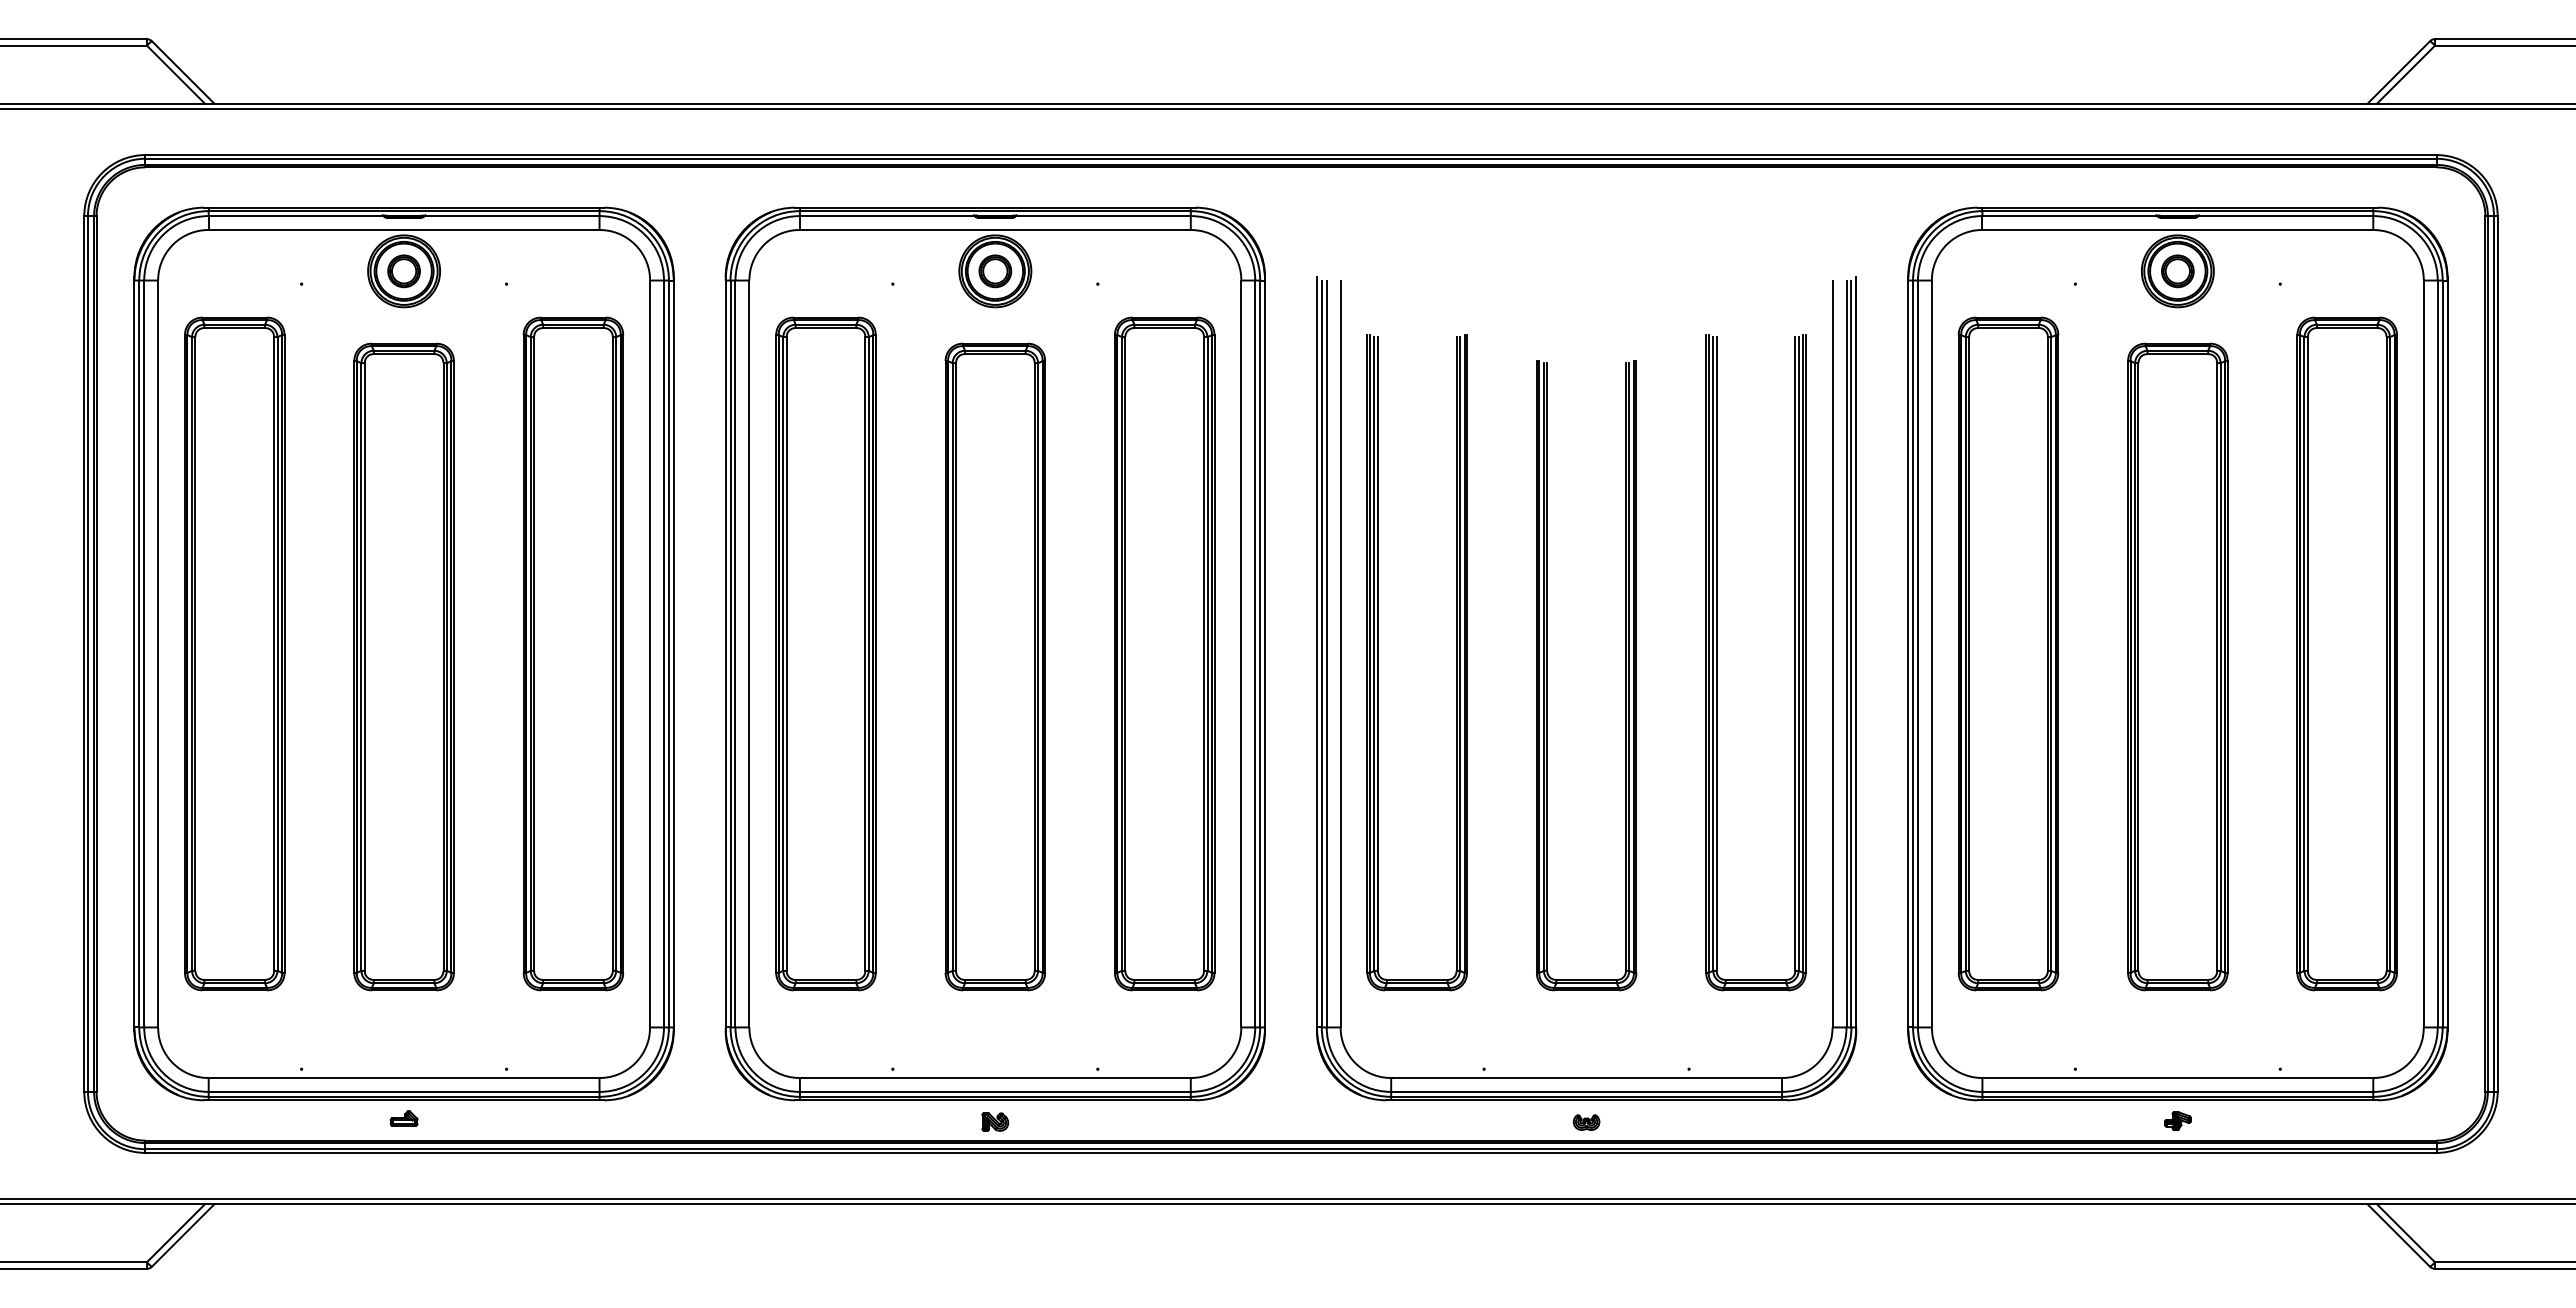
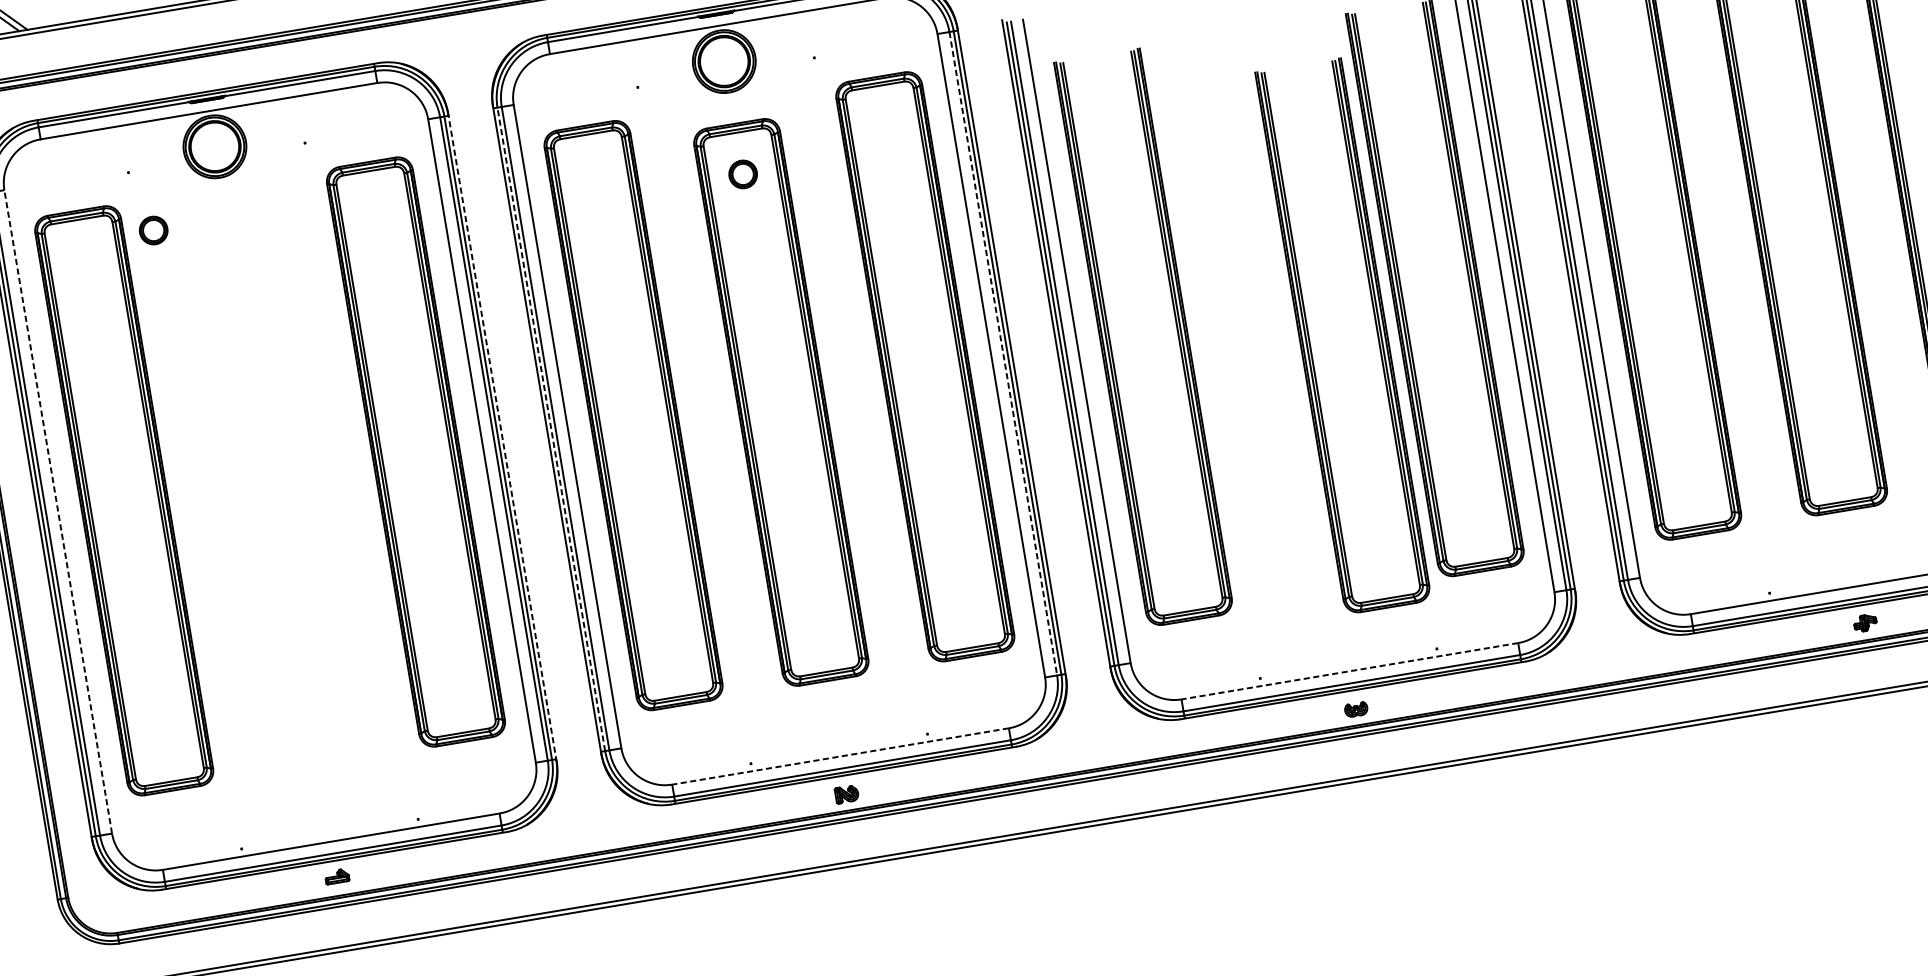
part: (403, 271) -> (153, 230), moved
part: (995, 271) -> (743, 174), moved
line: (158, 653) -> (58, 511), solid -> dashed
line: (730, 653) -> (551, 428), solid -> dashed
line: (673, 654) -> (502, 438), solid -> dashed
line: (1255, 654) -> (1003, 354), solid -> dashed
part: (403, 666) -> (271, 487), removed
part: (1547, 675) -> (1309, 341), moved
line: (994, 1078) -> (839, 757), solid -> dashed
line: (1586, 1078) -> (1349, 671), solid -> dashed

